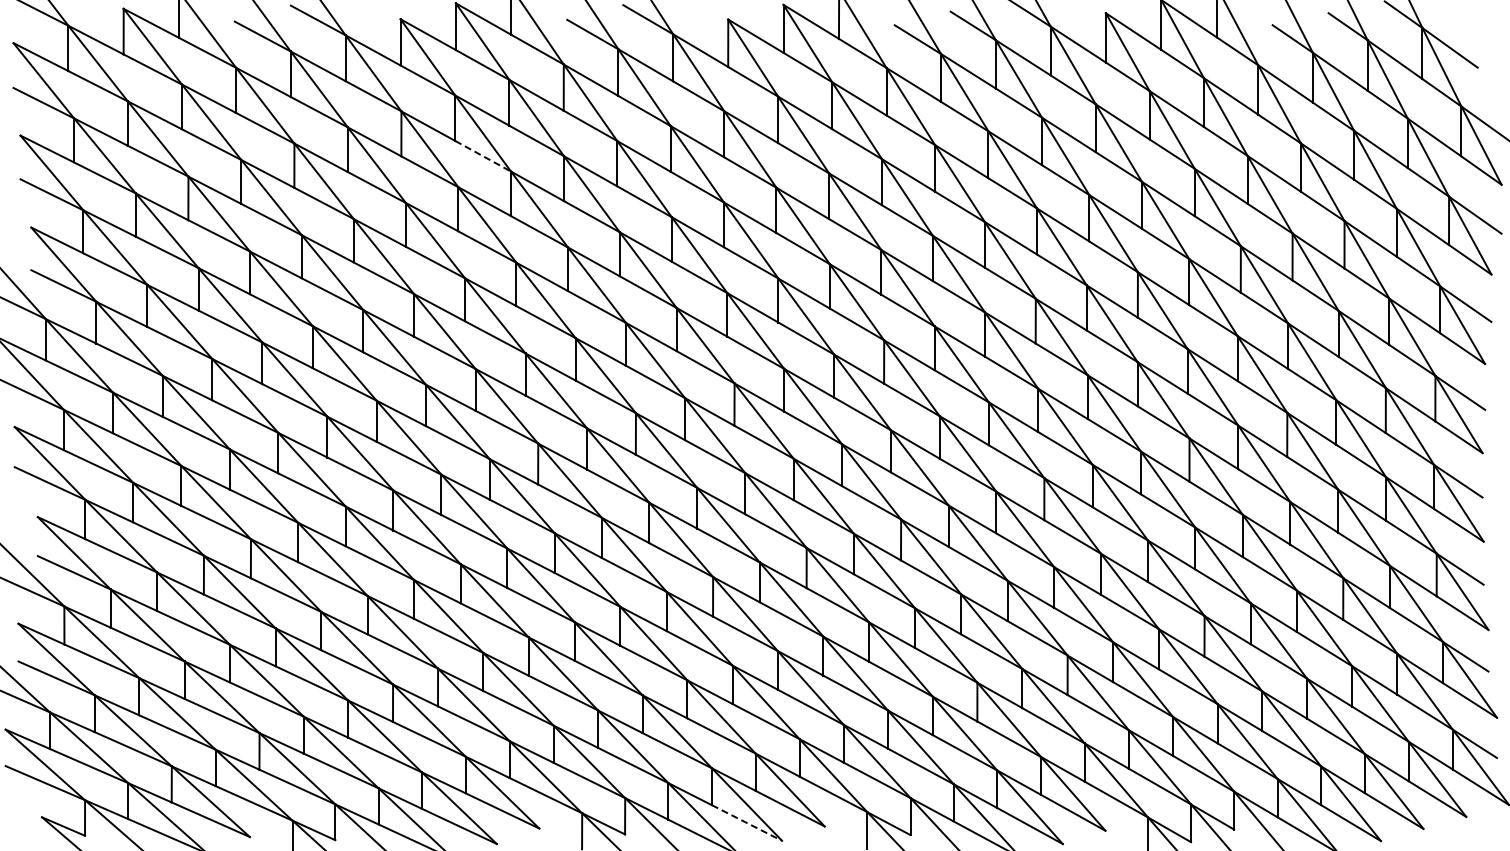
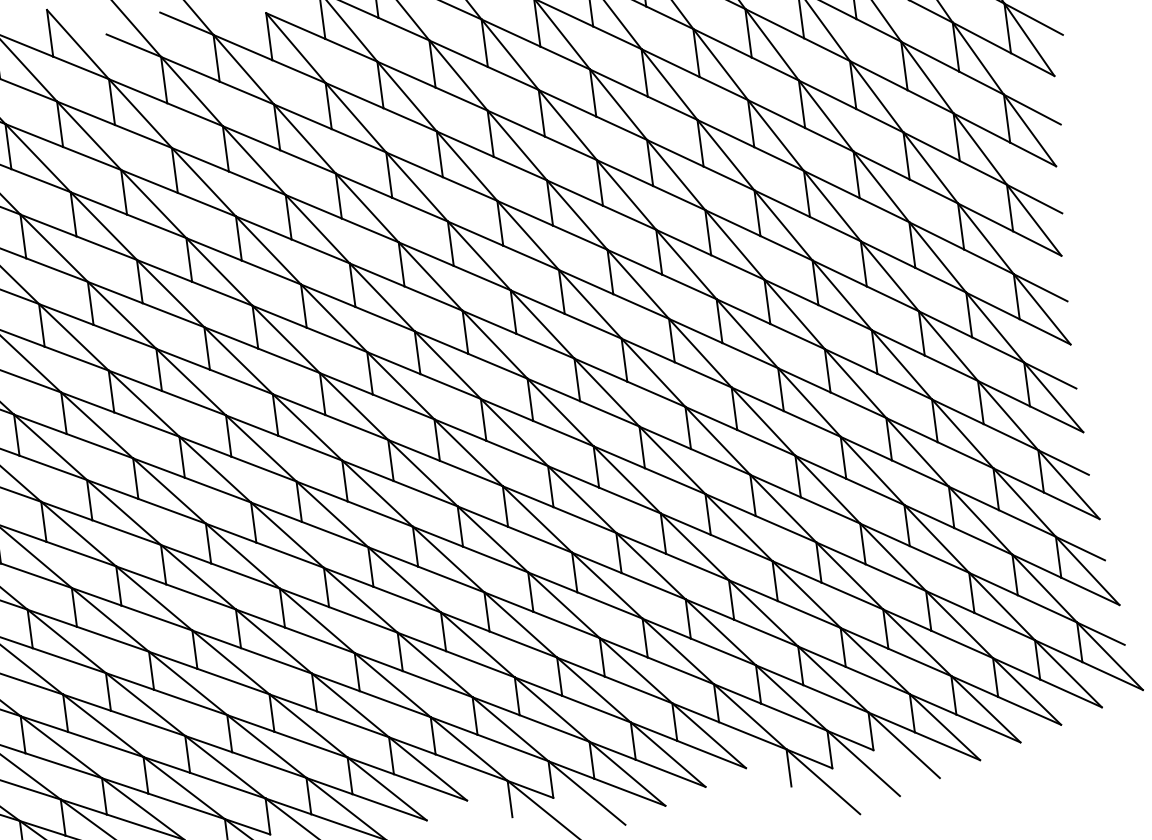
line: (483, 156) -> (41, 180), dashed -> solid
line: (747, 823) -> (390, 807), dashed -> solid

